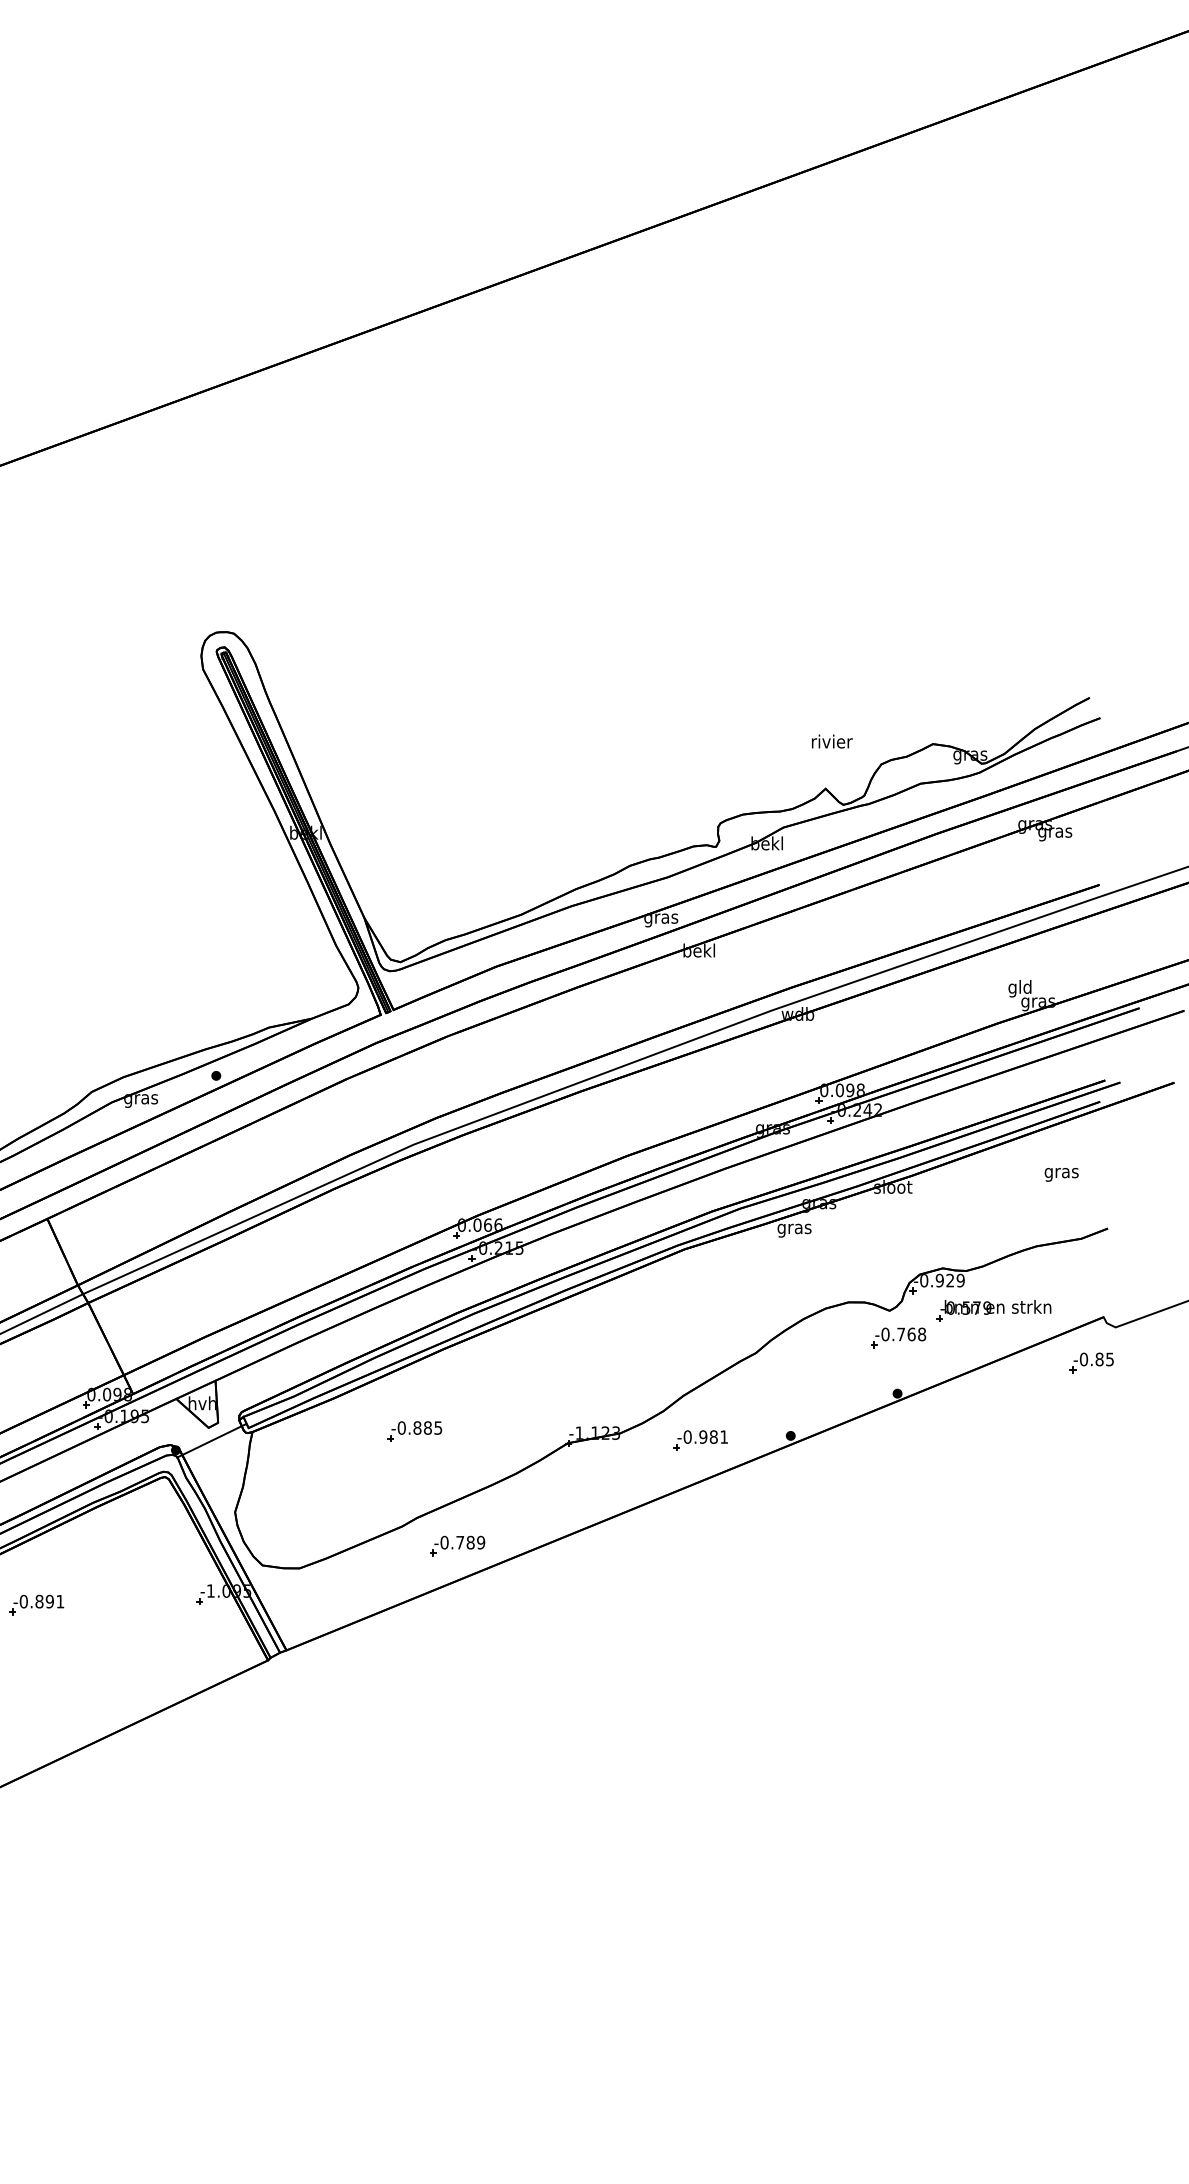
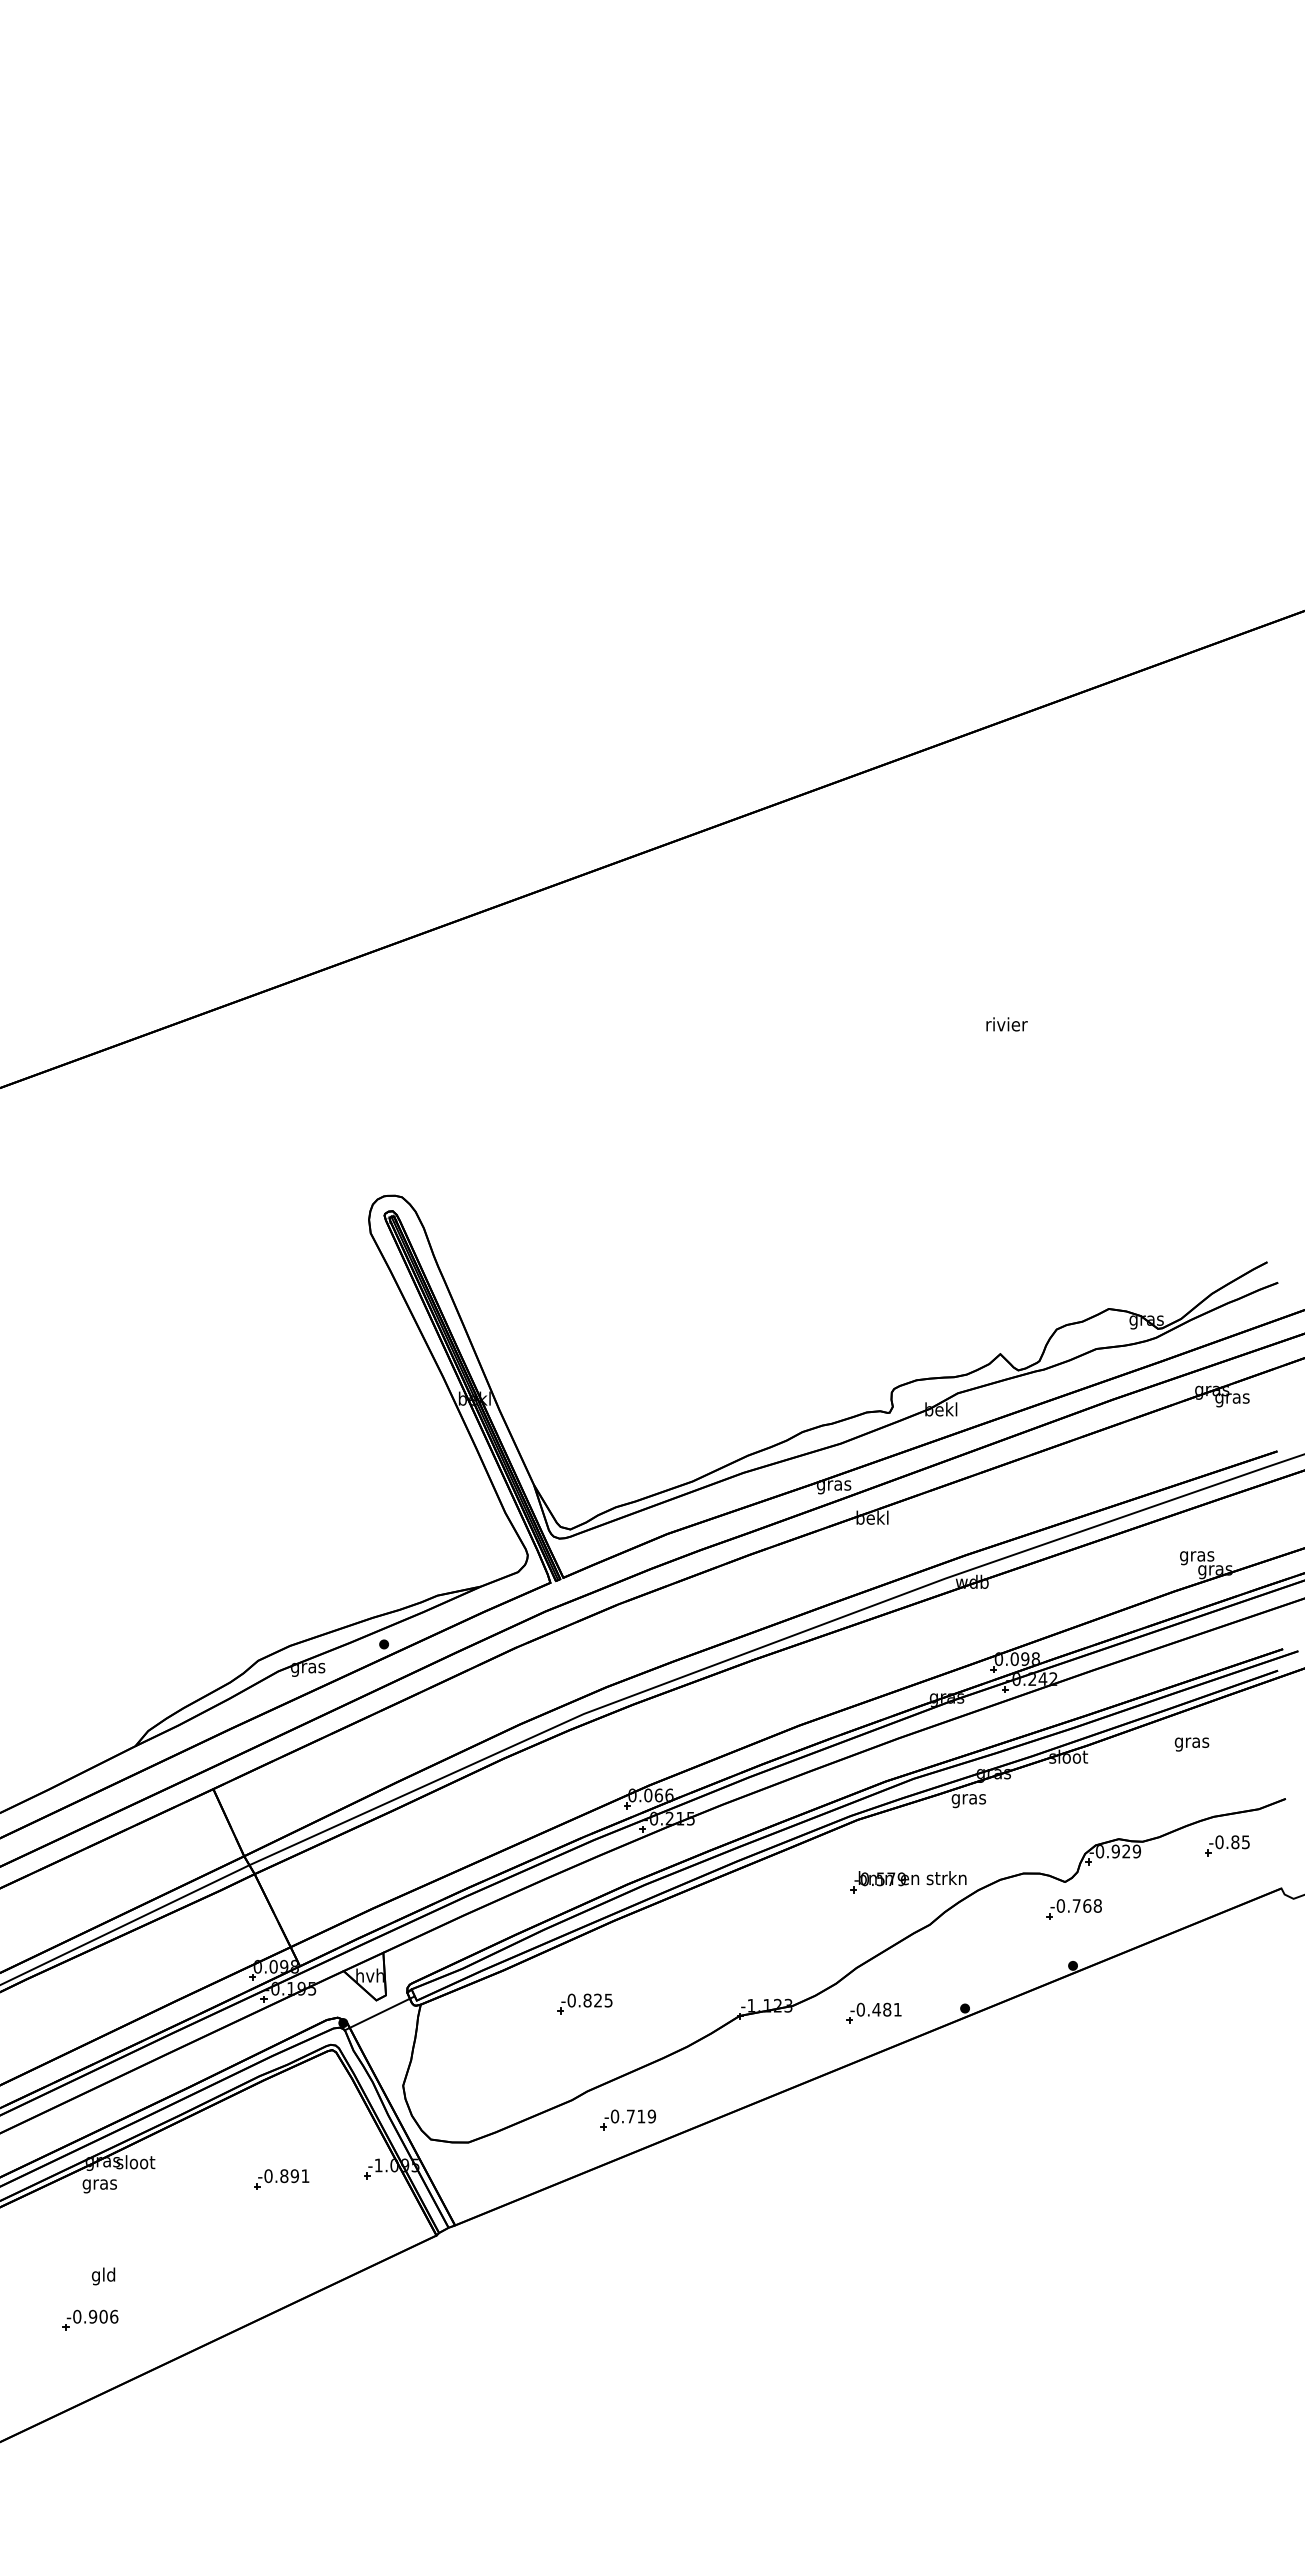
text: (831, 741) -> (1006, 1024), moved
text: (1020, 988) -> (1197, 1556), gld -> gras
text: (1061, 1174) -> (1191, 1744), moved
part: (993, 1311) -> (908, 1882), moved
part: (1091, 1362) -> (1227, 1845), moved
text: (428, 1427) -> (598, 2000), -0.885 -> -0.825
text: (703, 1436) -> (876, 2009), -0.981 -> -0.481
text: (470, 1542) -> (641, 2116), -0.789 -> -0.719
part: (36, 1604) -> (281, 2179), moved

